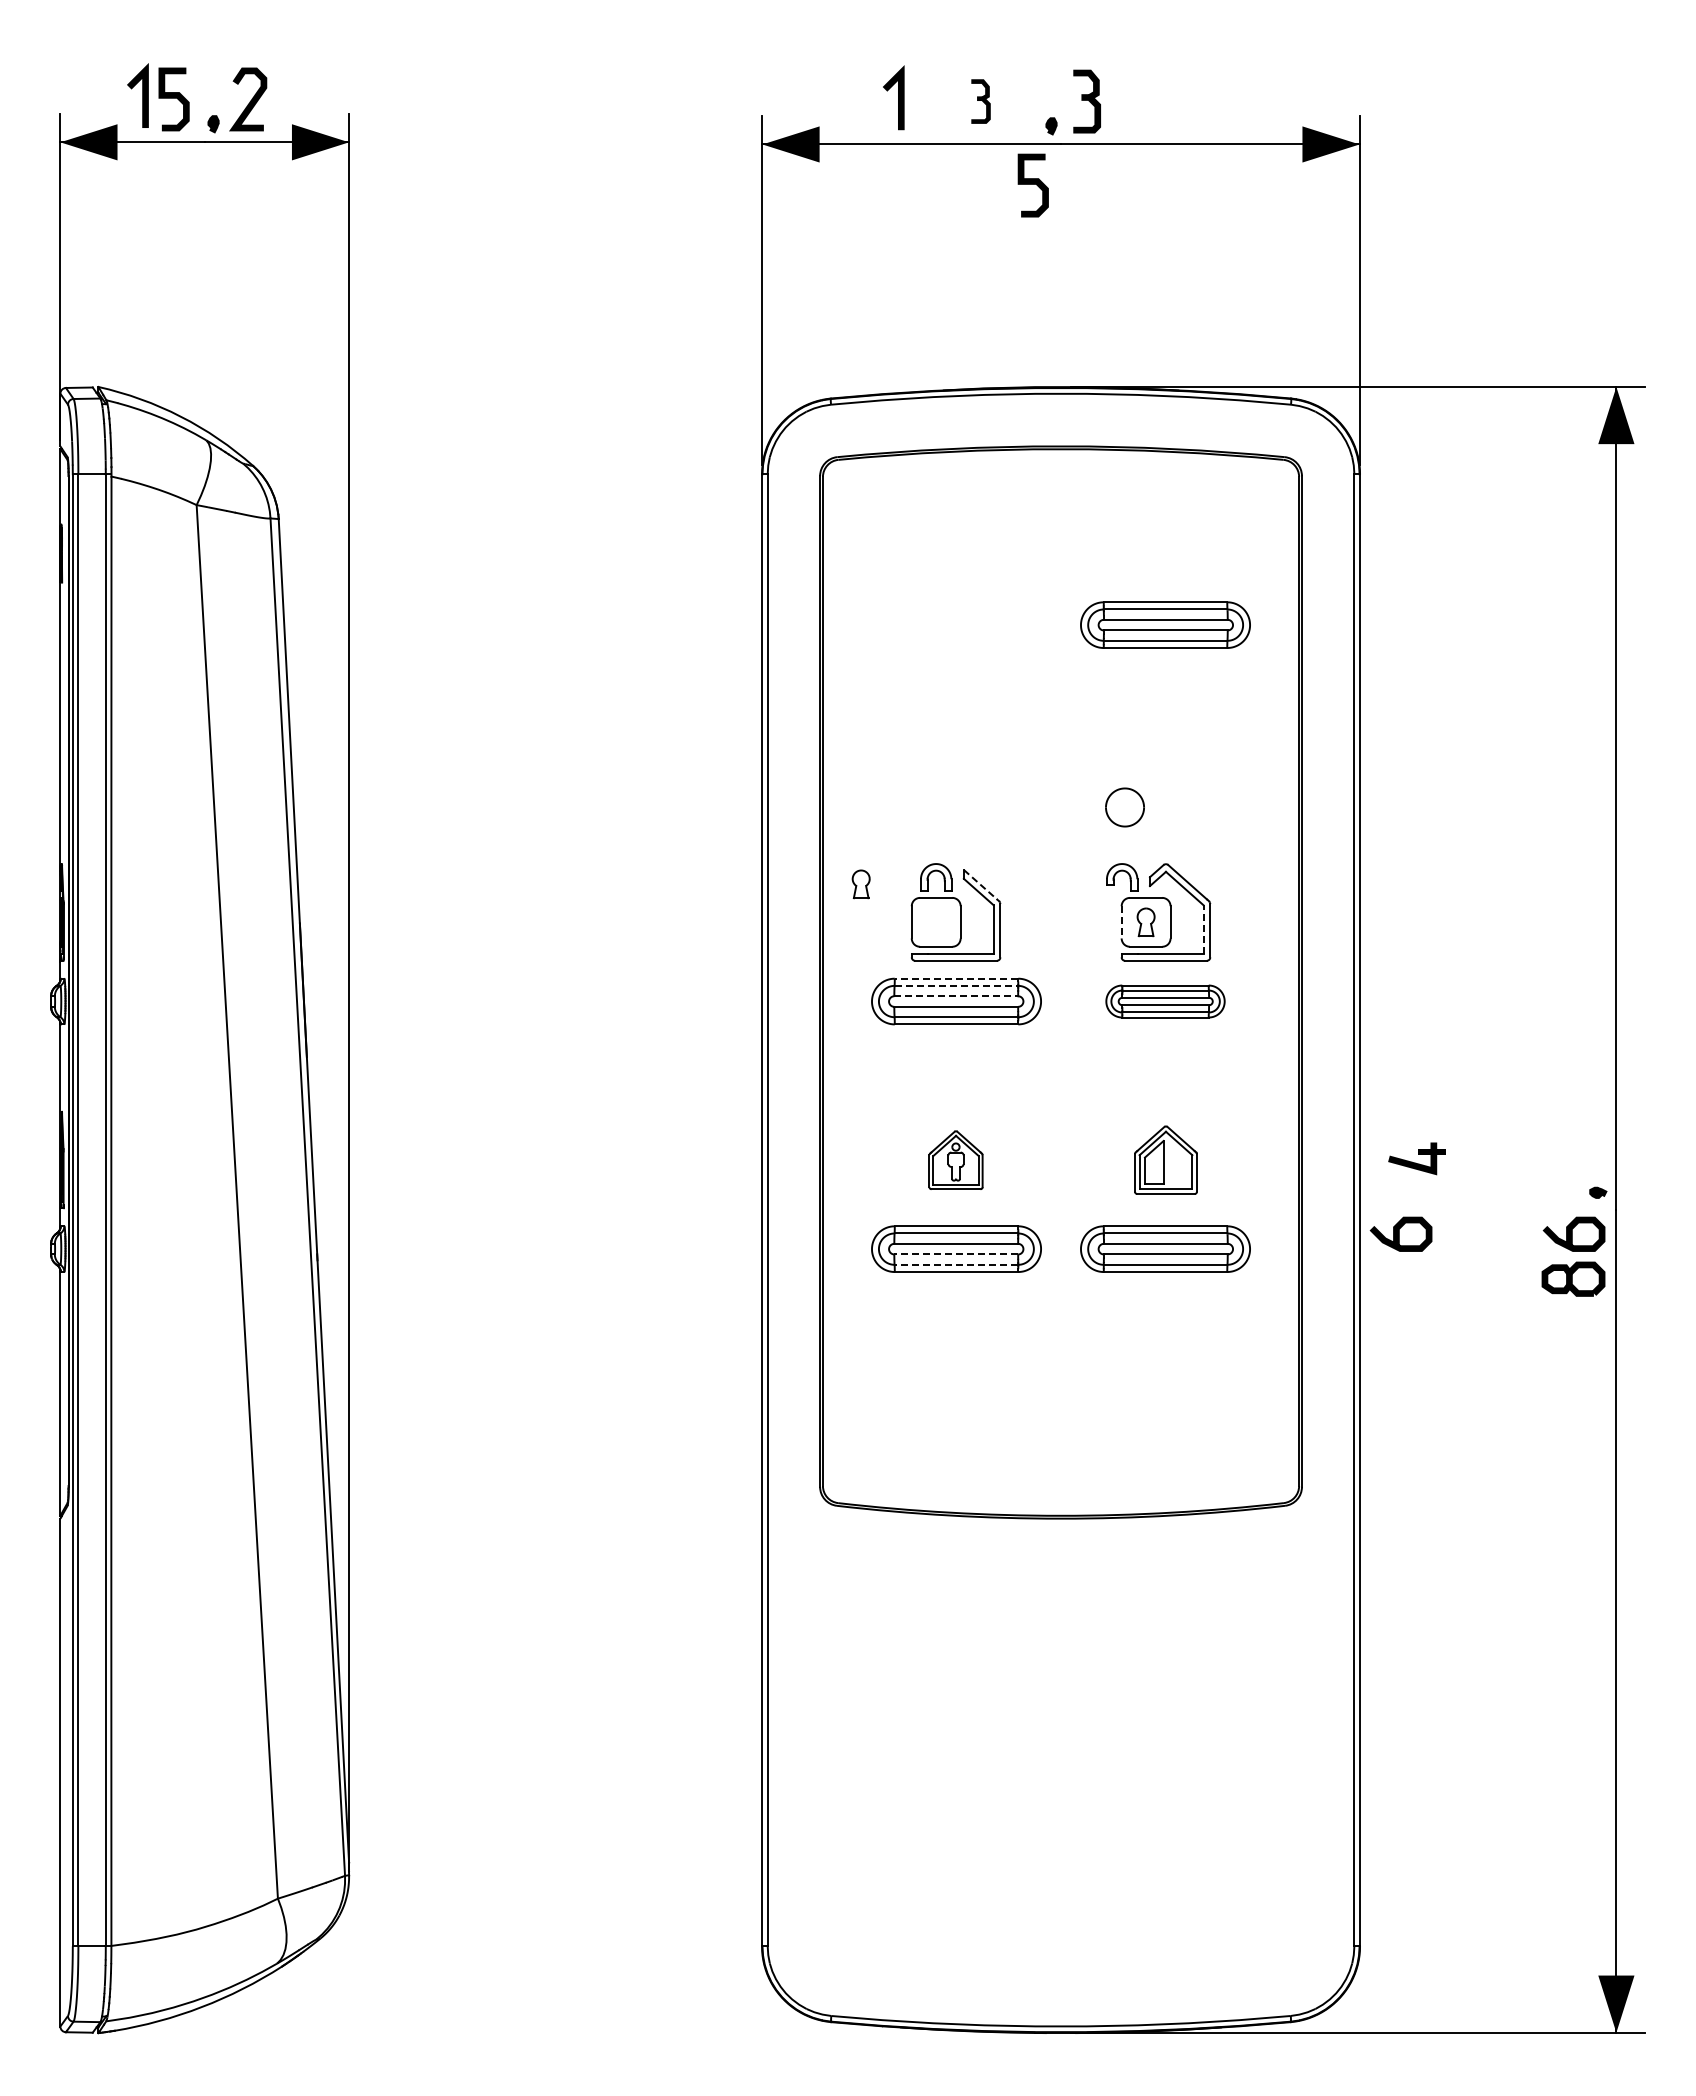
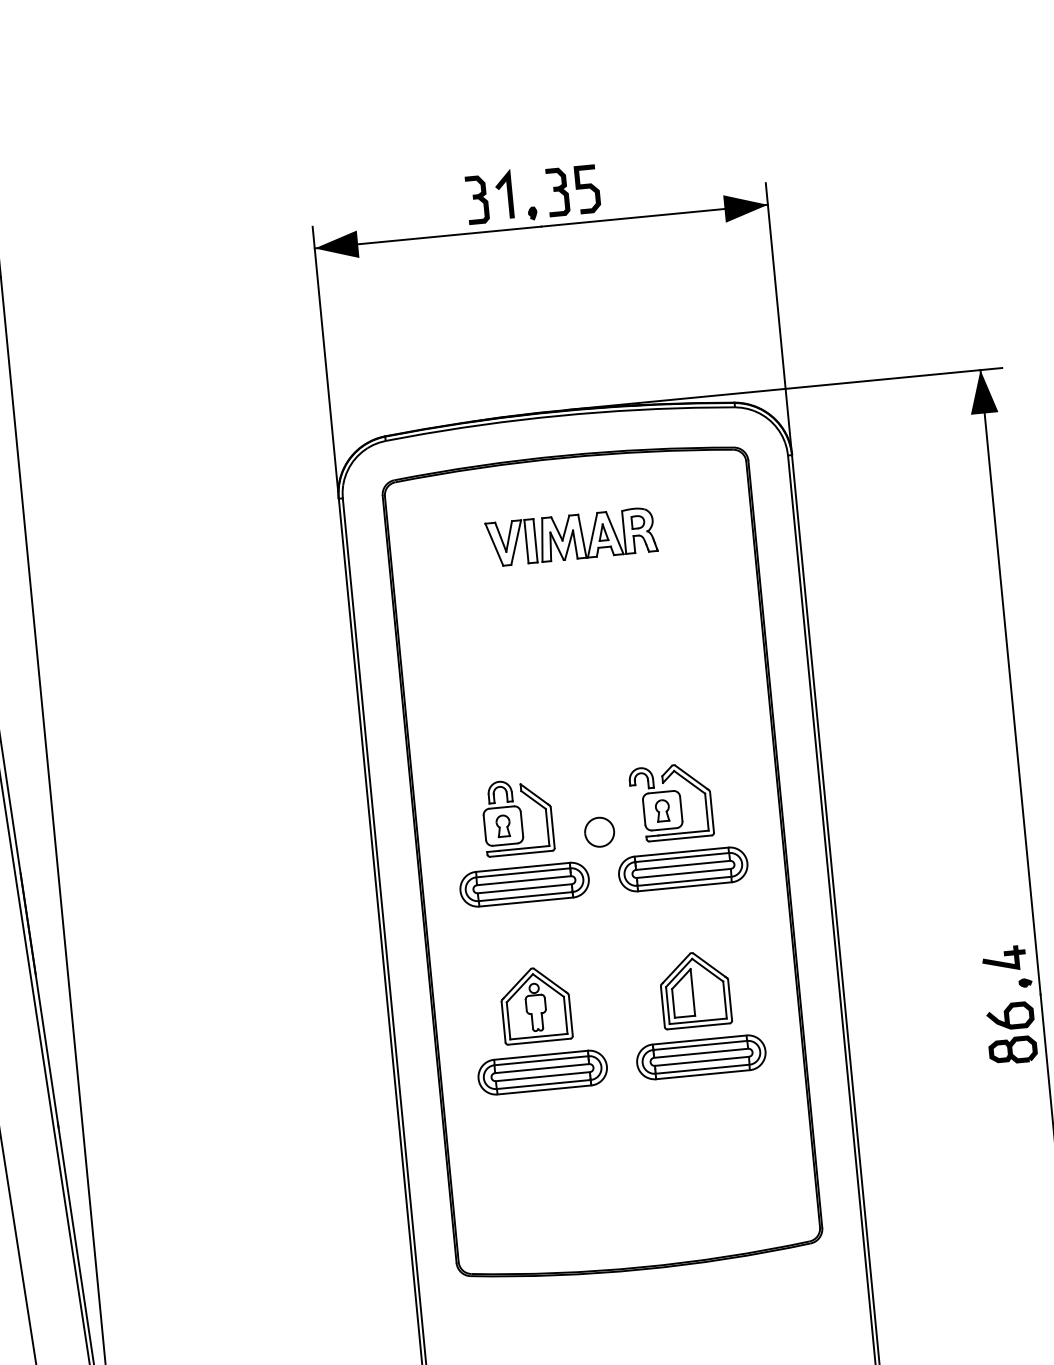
line: (898, 97) -> (507, 193), moved
part: (980, 101) -> (477, 199), size x1.43
curve: (1032, 184) -> (587, 188), moved
part: (1061, 553) -> (571, 537), added
part: (1165, 624) -> (655, 583), removed
part: (1124, 807) -> (599, 832), moved
part: (860, 884) -> (502, 826), moved
line: (980, 885) -> (534, 794), dashed -> solid
line: (1121, 922) -> (644, 812), dashed -> solid
line: (1203, 929) -> (706, 811), dashed -> solid
line: (956, 978) -> (522, 867), dashed -> solid
line: (956, 985) -> (523, 872), dashed -> solid
line: (956, 996) -> (524, 880), dashed -> solid
part: (1165, 1001) -> (683, 869), size x1.43
part: (1416, 1158) -> (1003, 958), moved
part: (955, 1160) -> (535, 1005), size x1.67
part: (1165, 1160) -> (694, 990), size x1.43
curve: (1399, 1233) -> (877, 1028), removed
line: (956, 1254) -> (543, 1076), dashed -> solid
line: (956, 1264) -> (543, 1084), dashed -> solid

